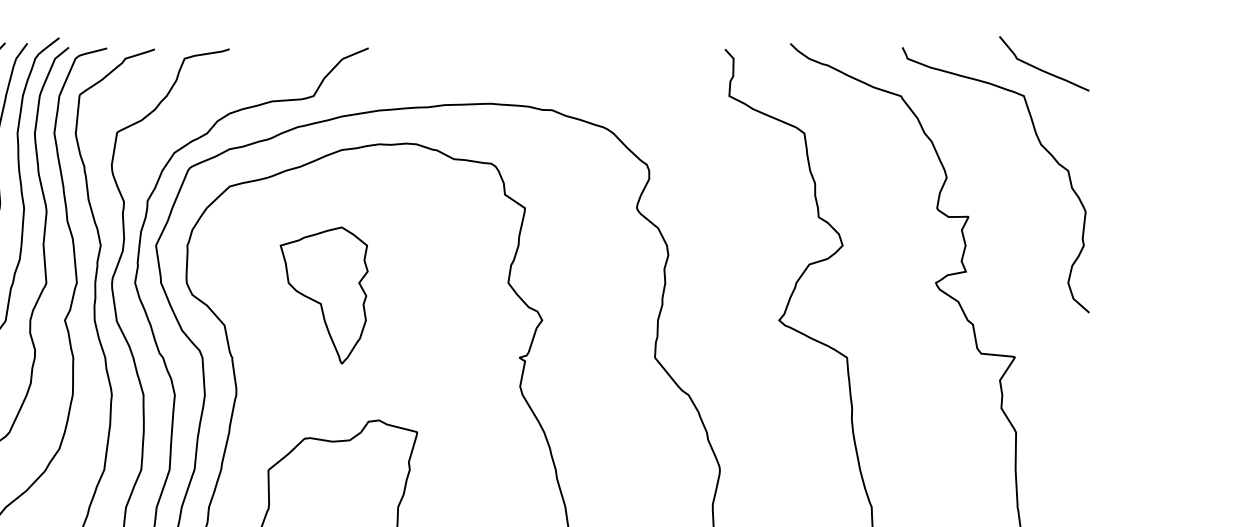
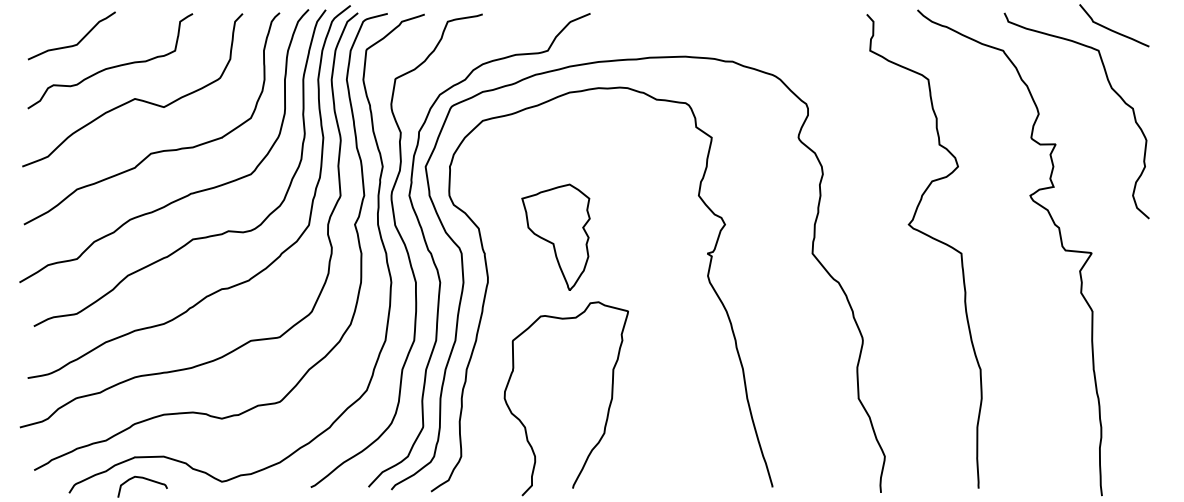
part: (323, 294) -> (555, 236), moved

